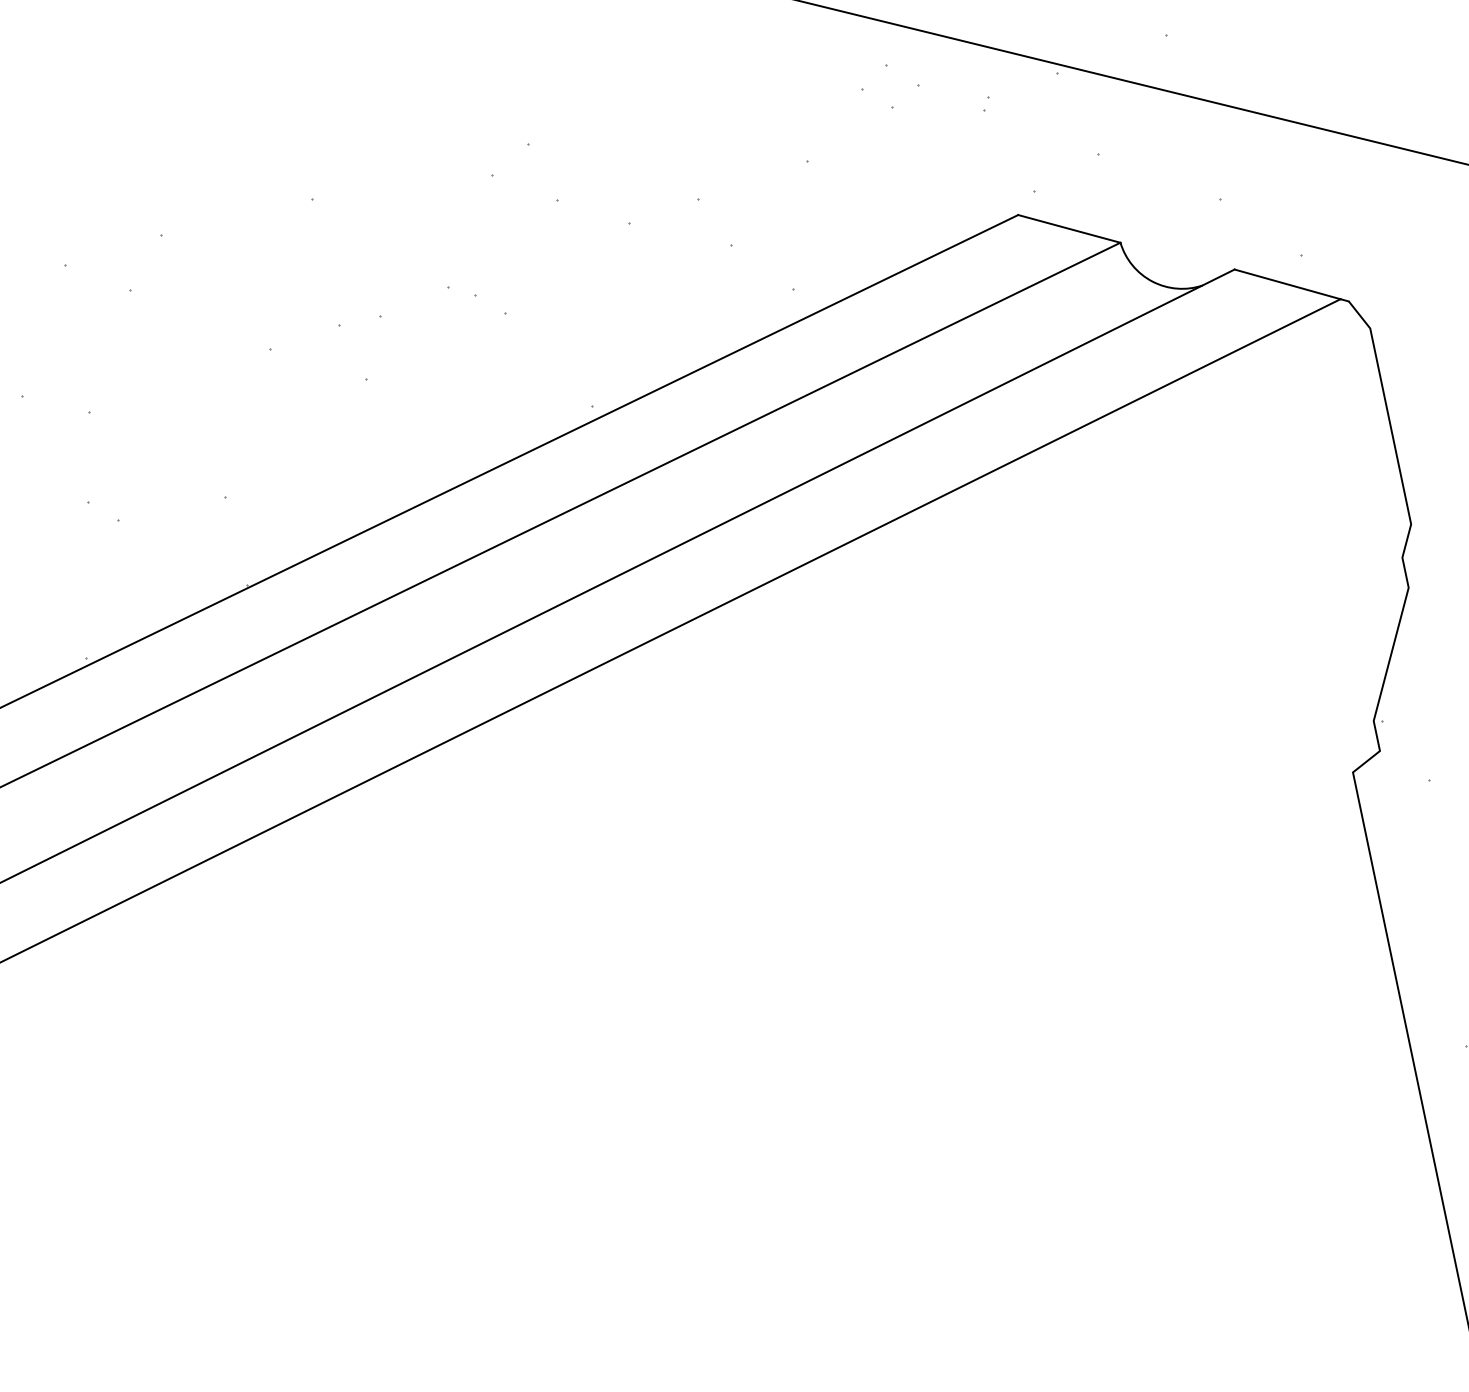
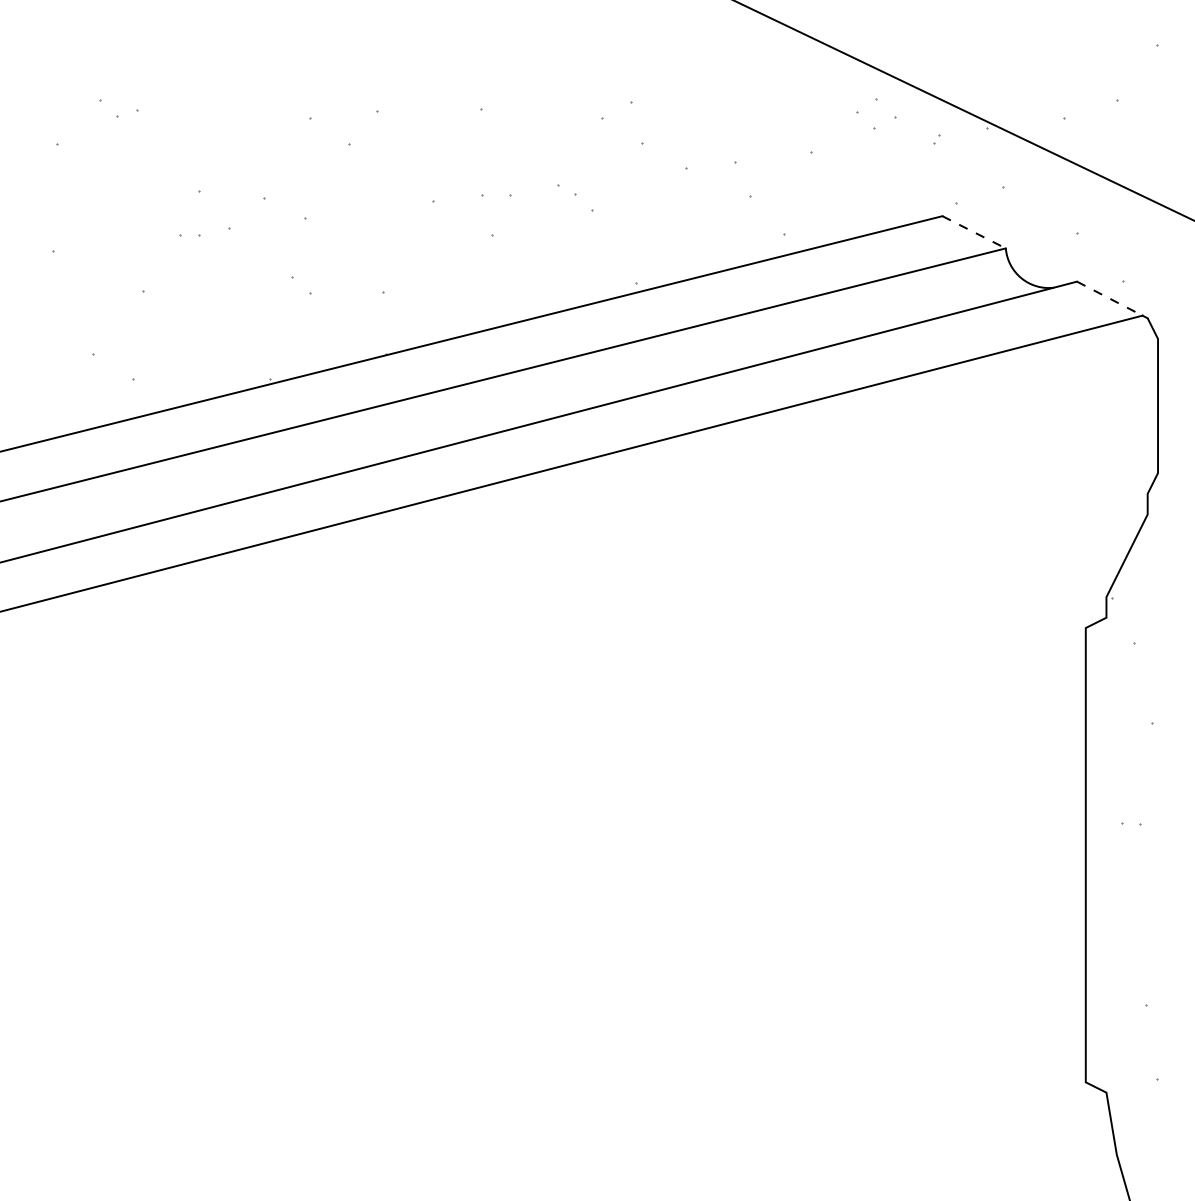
line: (1069, 229) -> (974, 232), solid -> dashed
line: (1287, 284) -> (1109, 298), solid -> dashed

